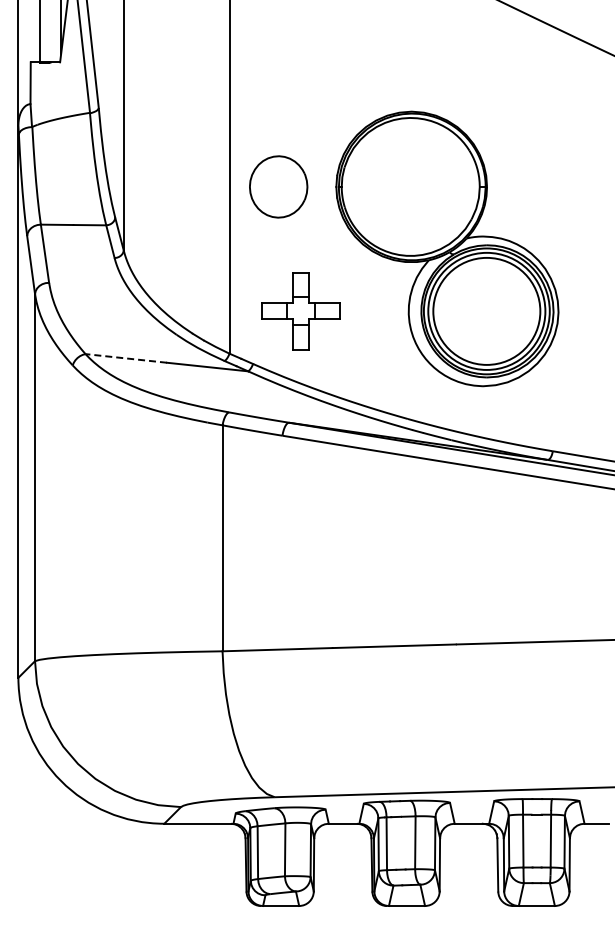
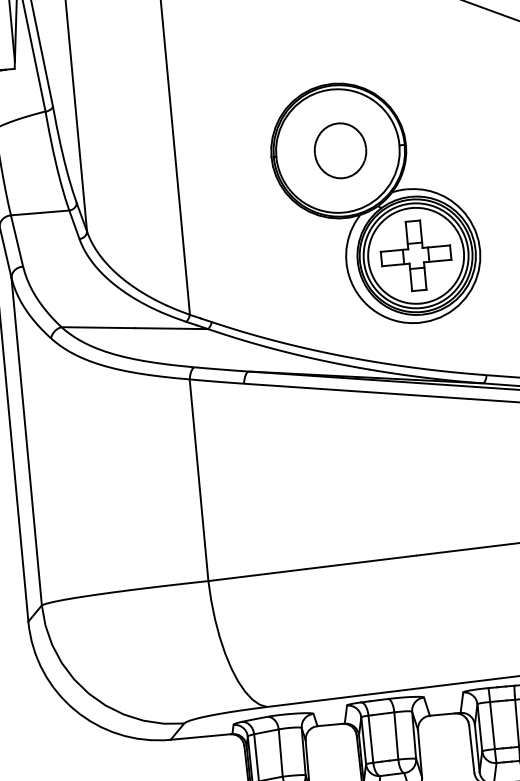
part: (278, 186) -> (340, 150), moved
part: (300, 311) -> (415, 255), moved
line: (126, 358) -> (98, 327), dashed -> solid

